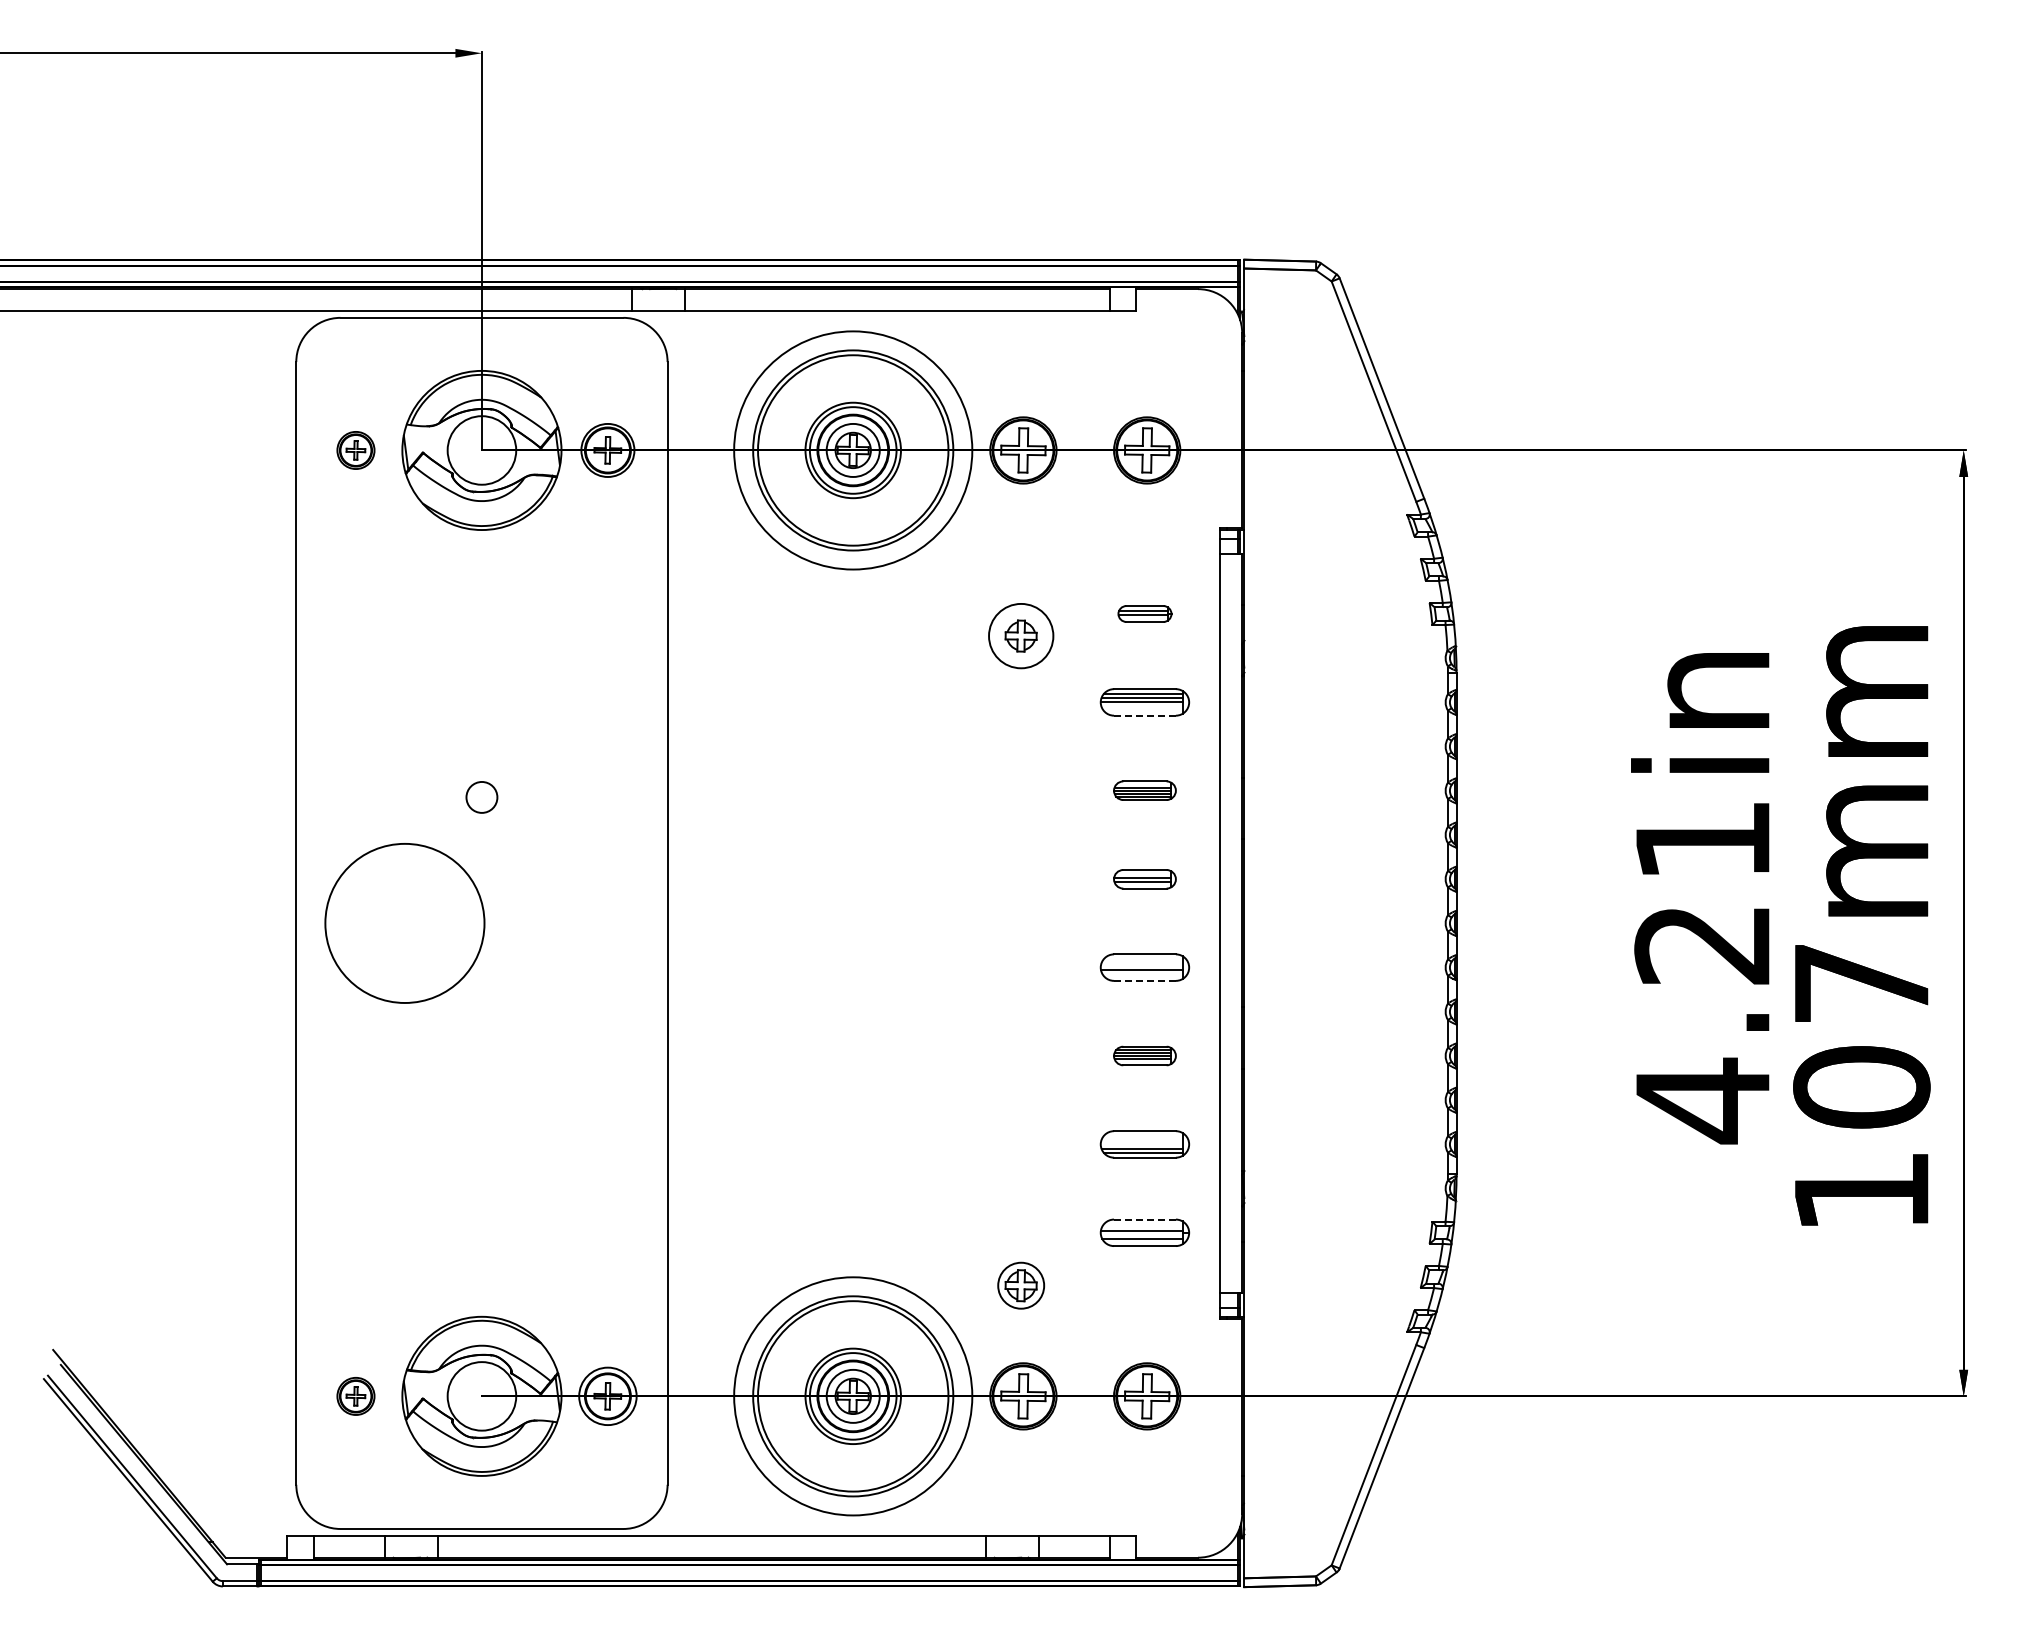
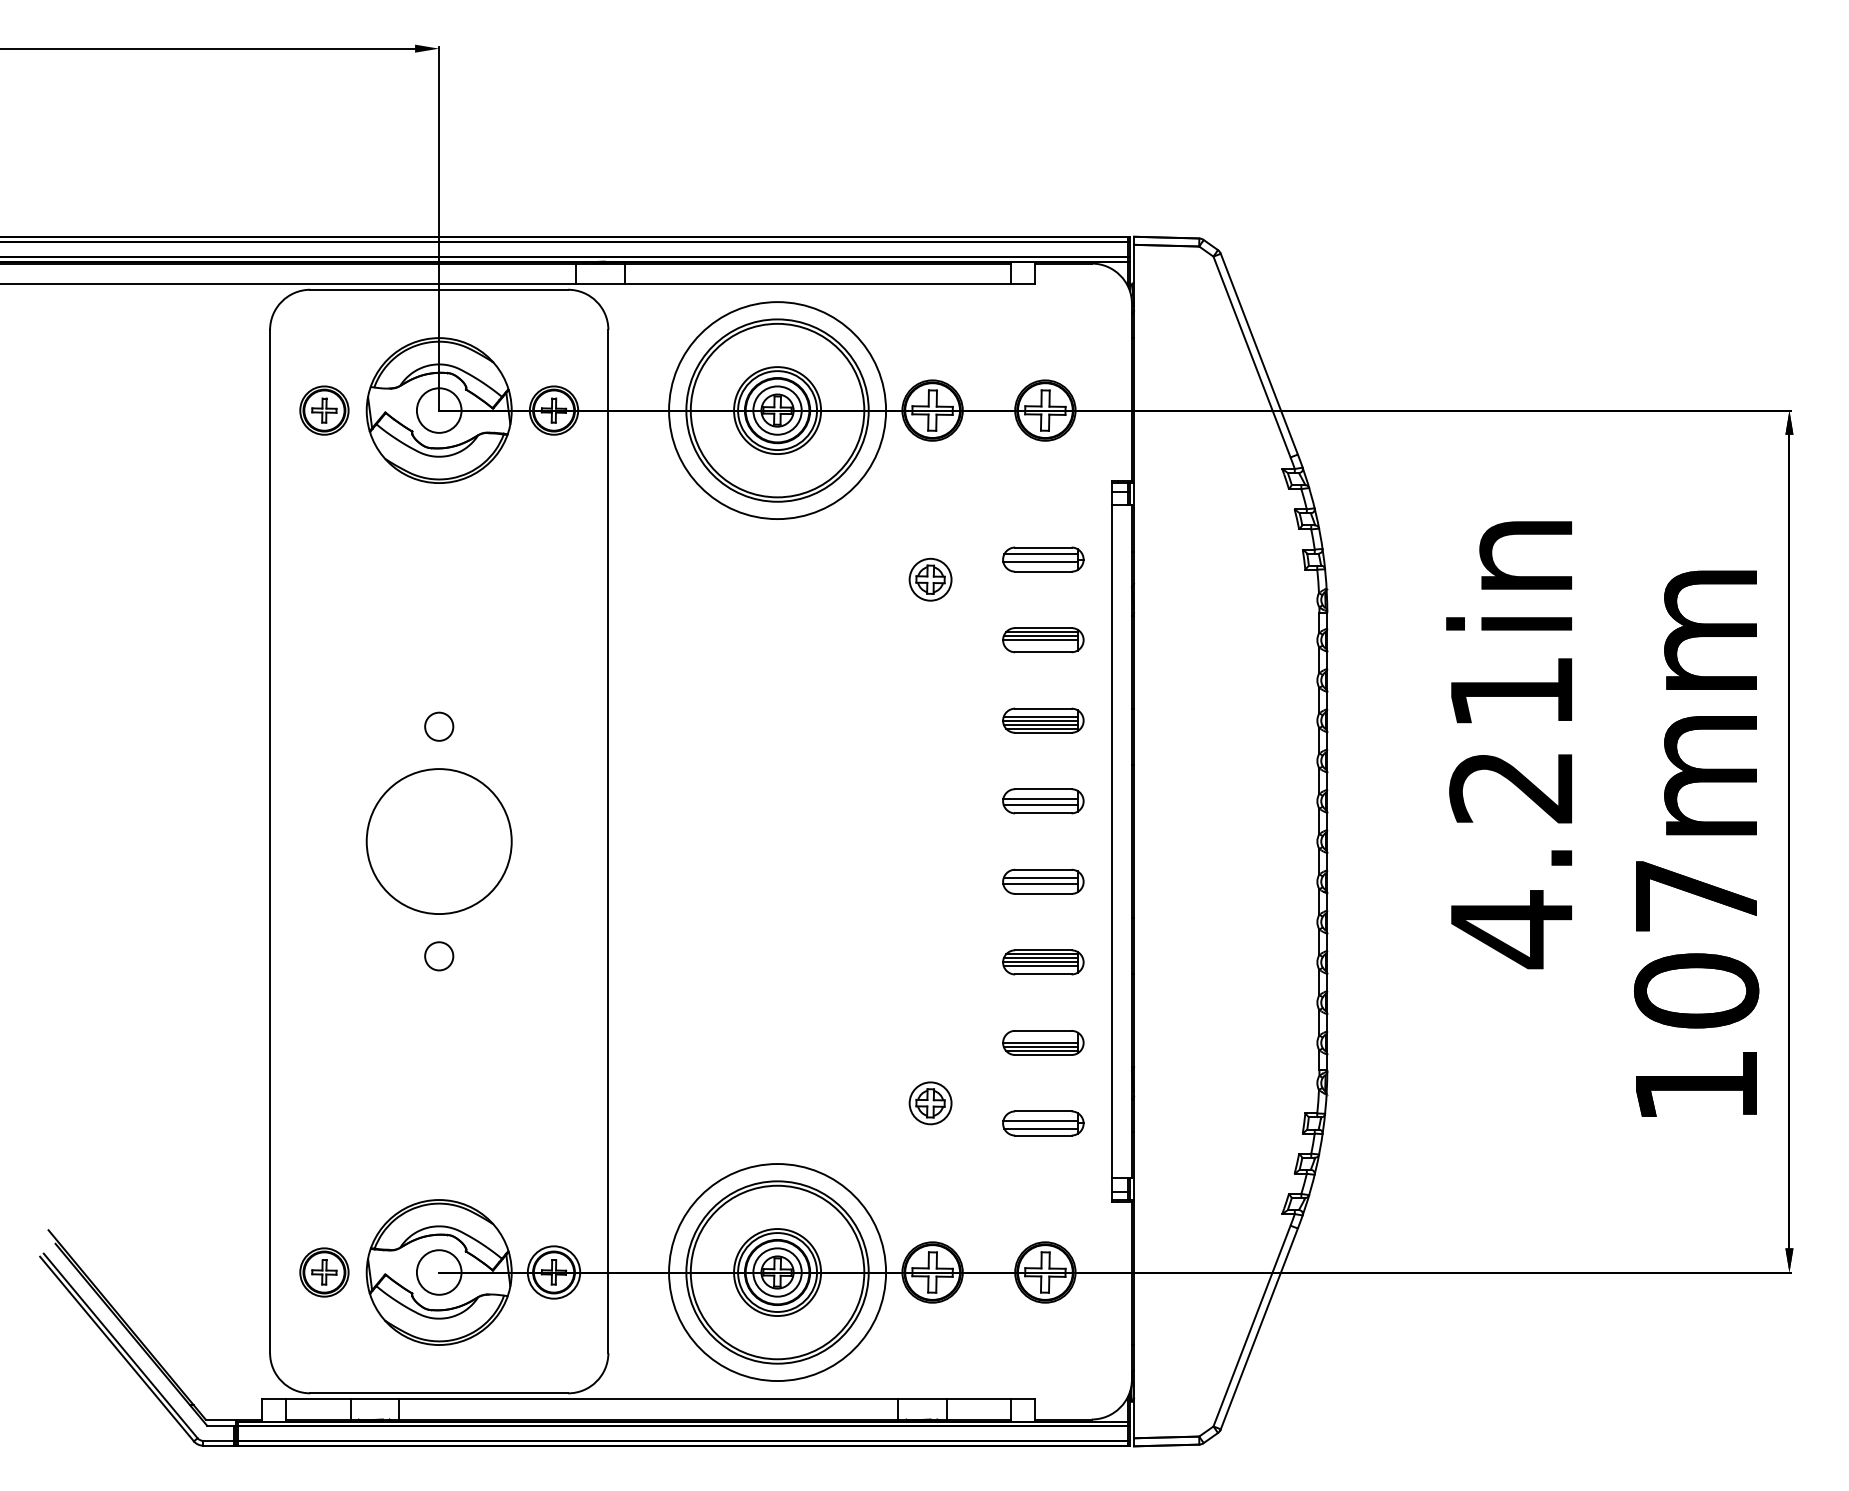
circle: (481, 449) -> (438, 409), size x0.71
part: (355, 450) -> (324, 410), size x1.43
part: (1144, 613) -> (1042, 559), size x1.67
circle: (1021, 636) -> (930, 580), size x0.71
line: (1144, 715) -> (1042, 652), dashed -> solid
part: (1144, 790) -> (1042, 720), size x1.43
part: (1144, 879) -> (1042, 801), size x1.43
text: (1700, 898) -> (1509, 745), moved
circle: (404, 923) -> (438, 841), moved
line: (1141, 963) -> (1040, 878), added
line: (1144, 980) -> (1042, 893), dashed -> solid
circle: (481, 1049) -> (438, 956), added
part: (1144, 1055) -> (1042, 961), size x1.43
line: (1141, 1144) -> (1040, 1043), added
line: (1144, 1219) -> (1042, 1111), dashed -> solid
part: (1021, 1285) -> (930, 1103), moved
circle: (481, 1395) -> (438, 1271), size x0.71
part: (355, 1396) -> (324, 1272), size x1.43

